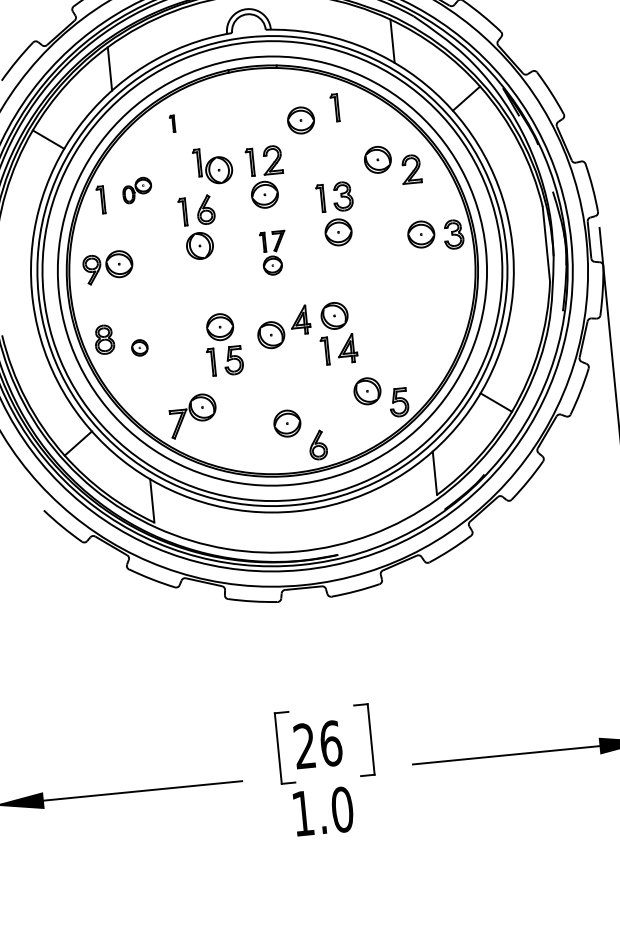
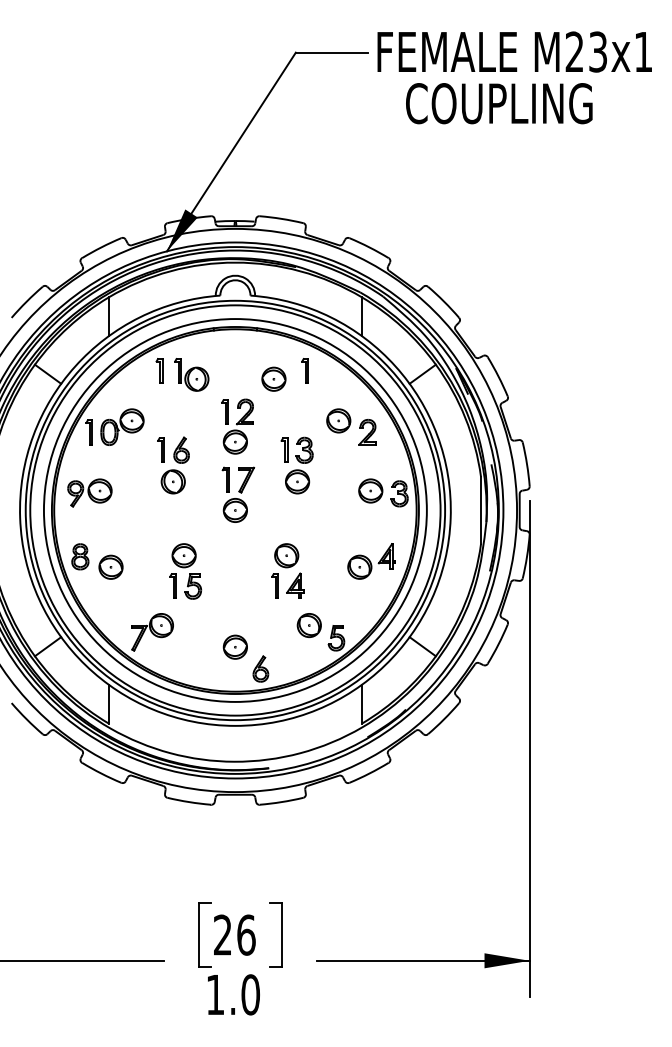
part: (172, 123) -> (159, 370), size x1.67
part: (212, 165) -> (191, 374), moved
part: (137, 189) -> (122, 426), size x1.67
part: (274, 252) -> (238, 494), size x1.43
part: (283, 327) -> (371, 561), moved
part: (139, 347) -> (110, 566), size x1.67

